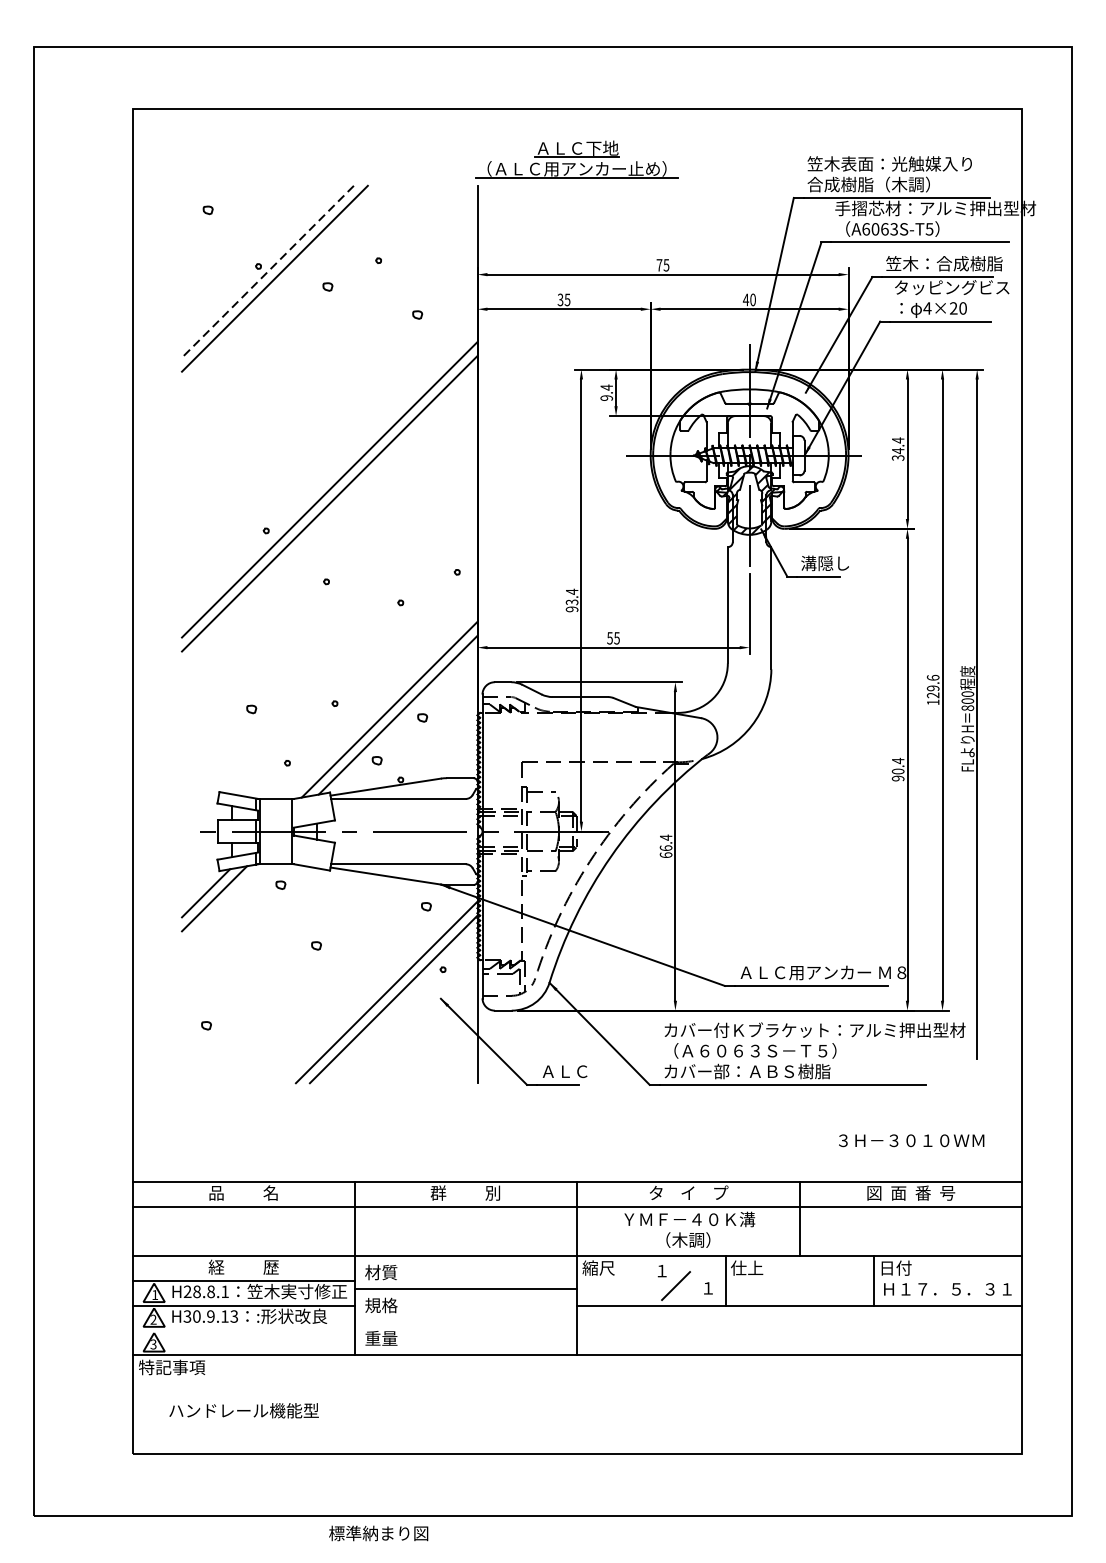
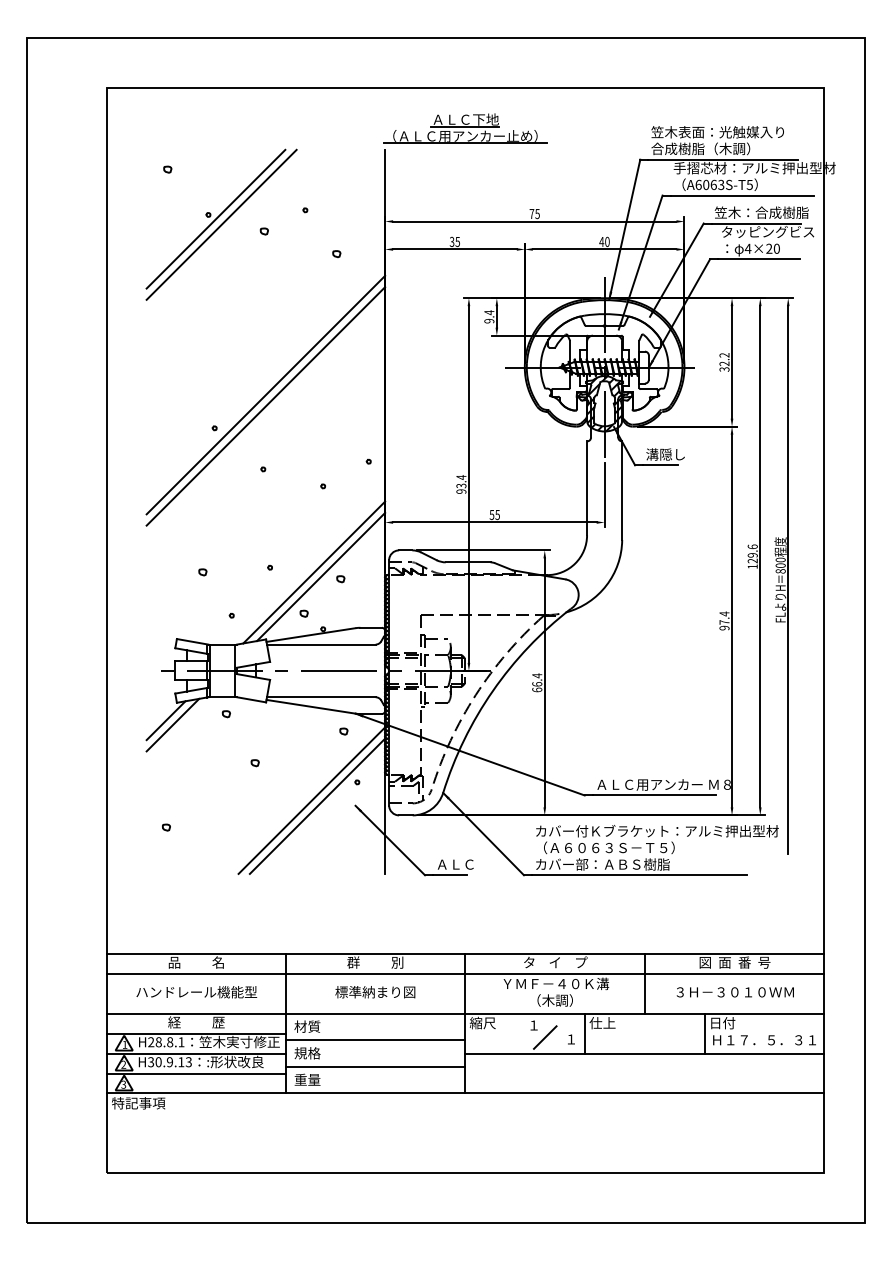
line: (267, 272) -> (215, 219), dashed -> solid
text: (898, 445) -> (724, 359), 34.4 -> 32.2
text: (898, 771) -> (724, 622), 90.4 -> 97.4
text: (910, 1140) -> (734, 992), moved
line: (465, 1321) -> (375, 1066), added
line: (242, 1330) -> (195, 1073), added
text: (243, 1411) -> (196, 992), moved
text: (378, 1533) -> (375, 992), moved

